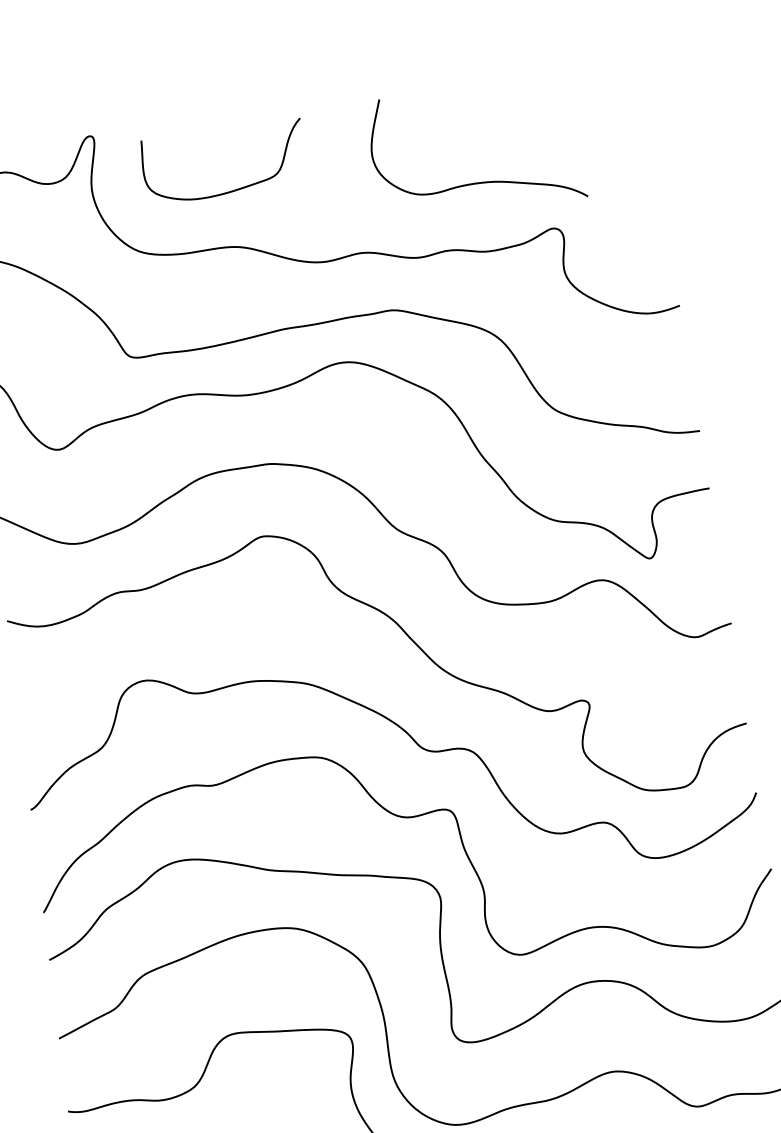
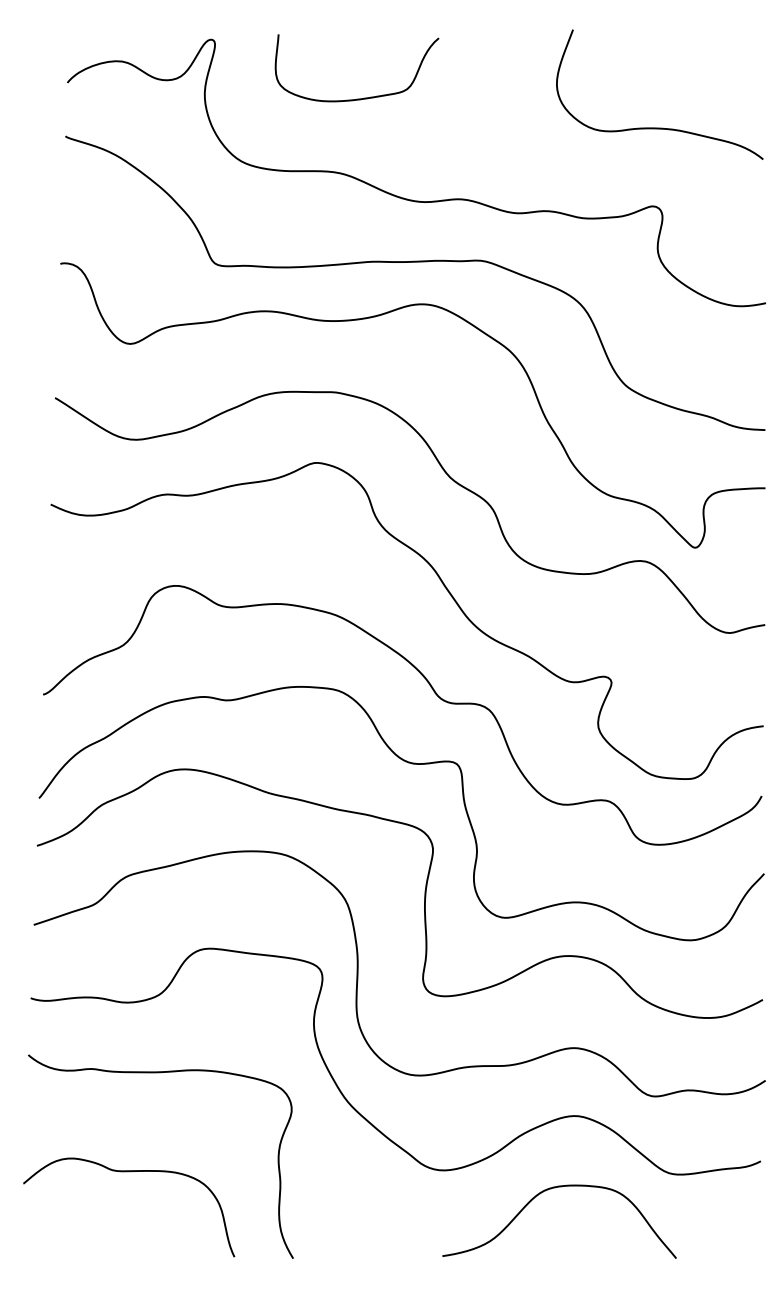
curve: (480, 181) -> (659, 127), moved
curve: (228, 191) -> (356, 98), moved

